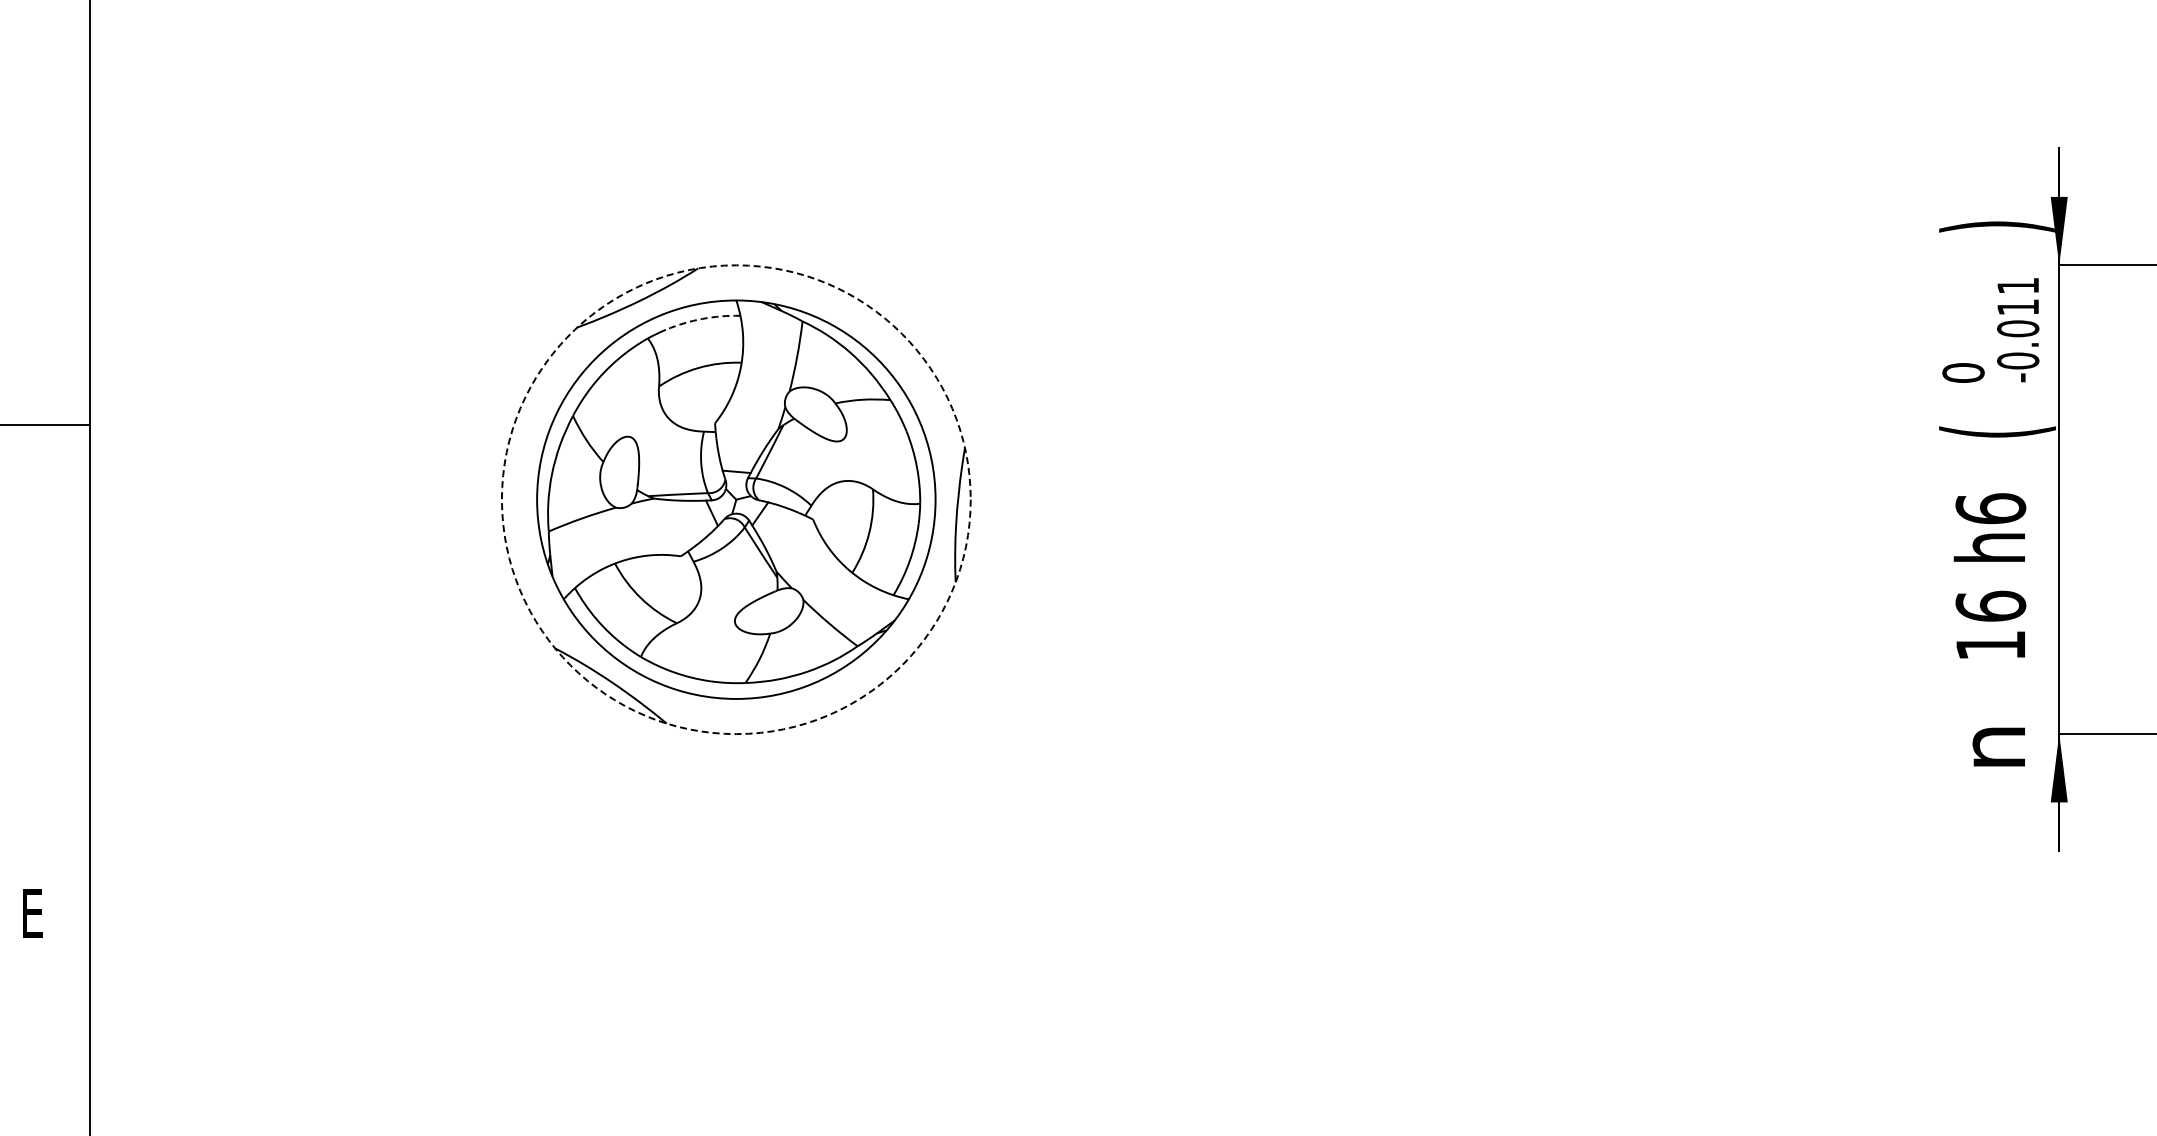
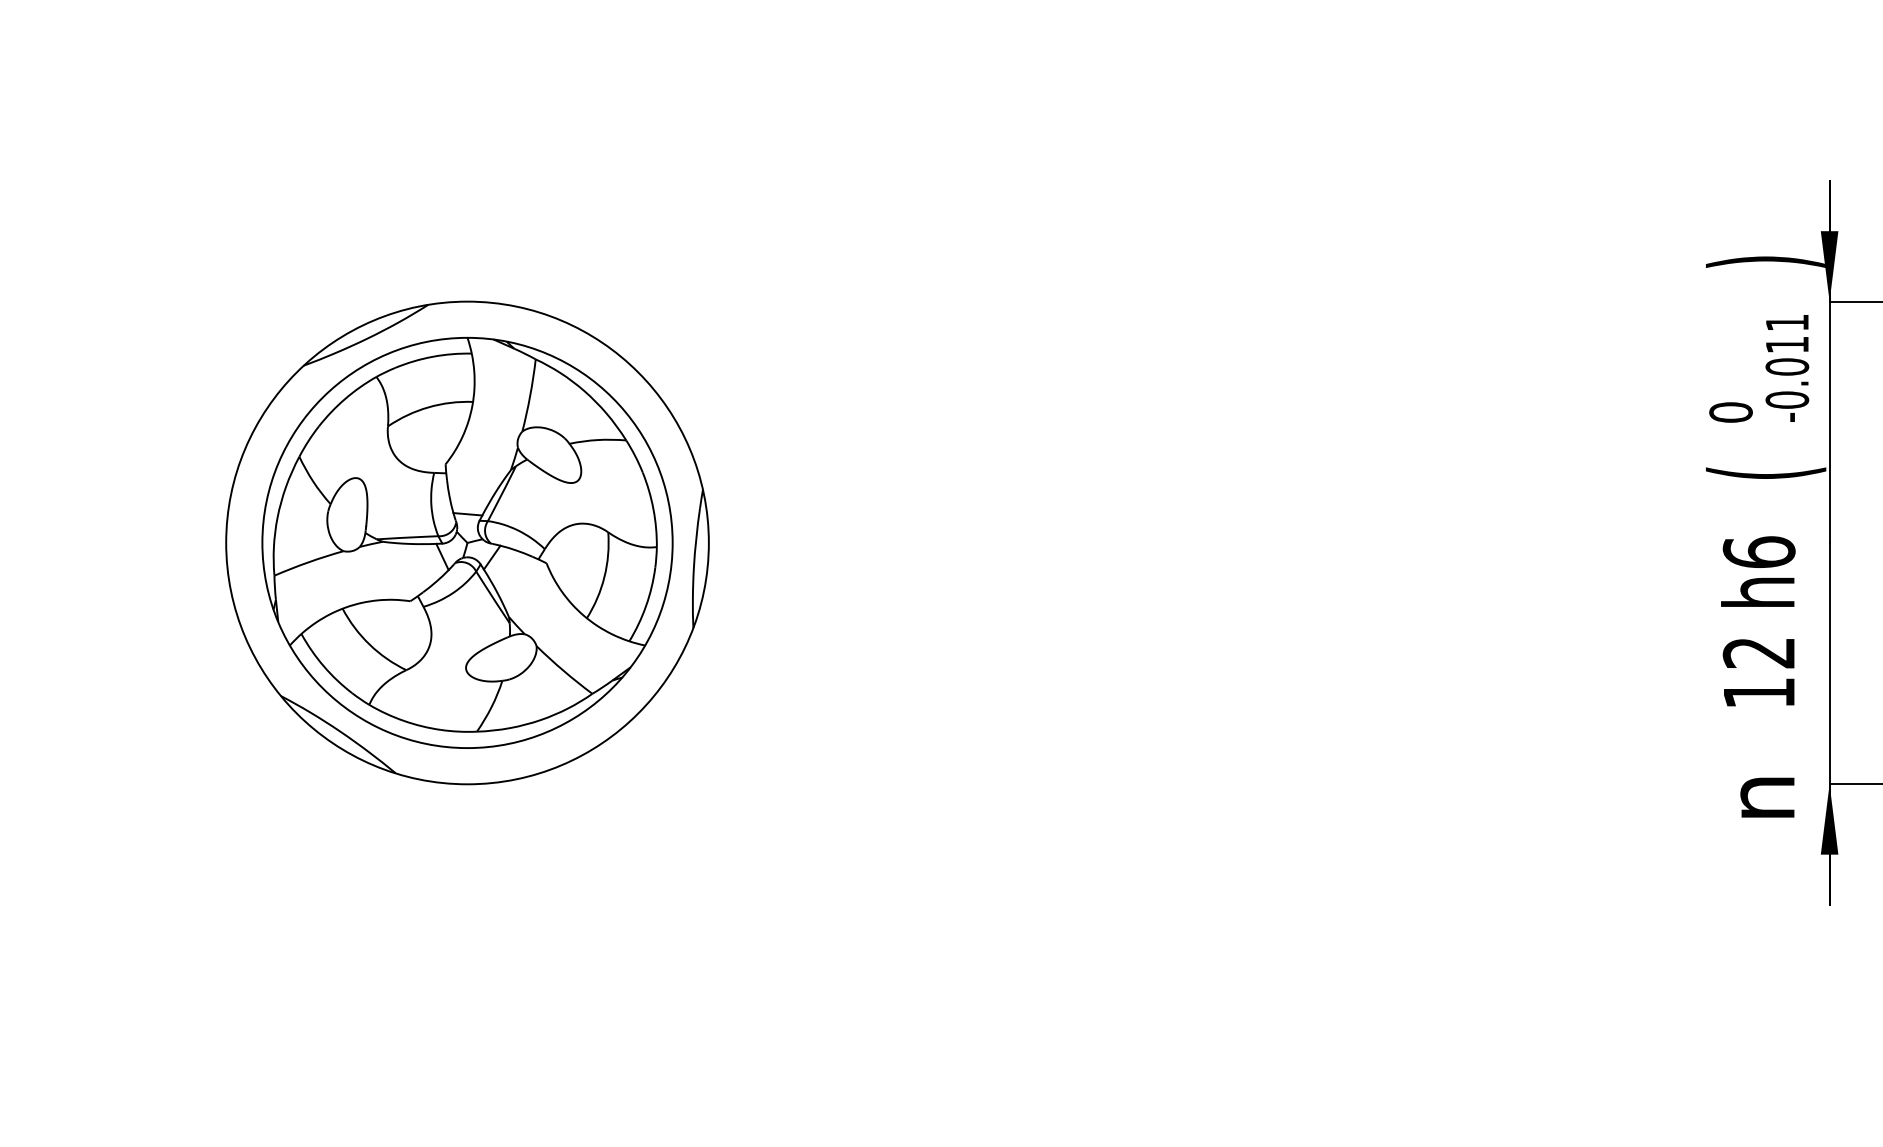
arc: (702, 318) -> (432, 356), dashed -> solid
circle: (735, 499) -> (466, 542), dashed -> solid
text: (1990, 605) -> (1758, 651), 16 -> 12

